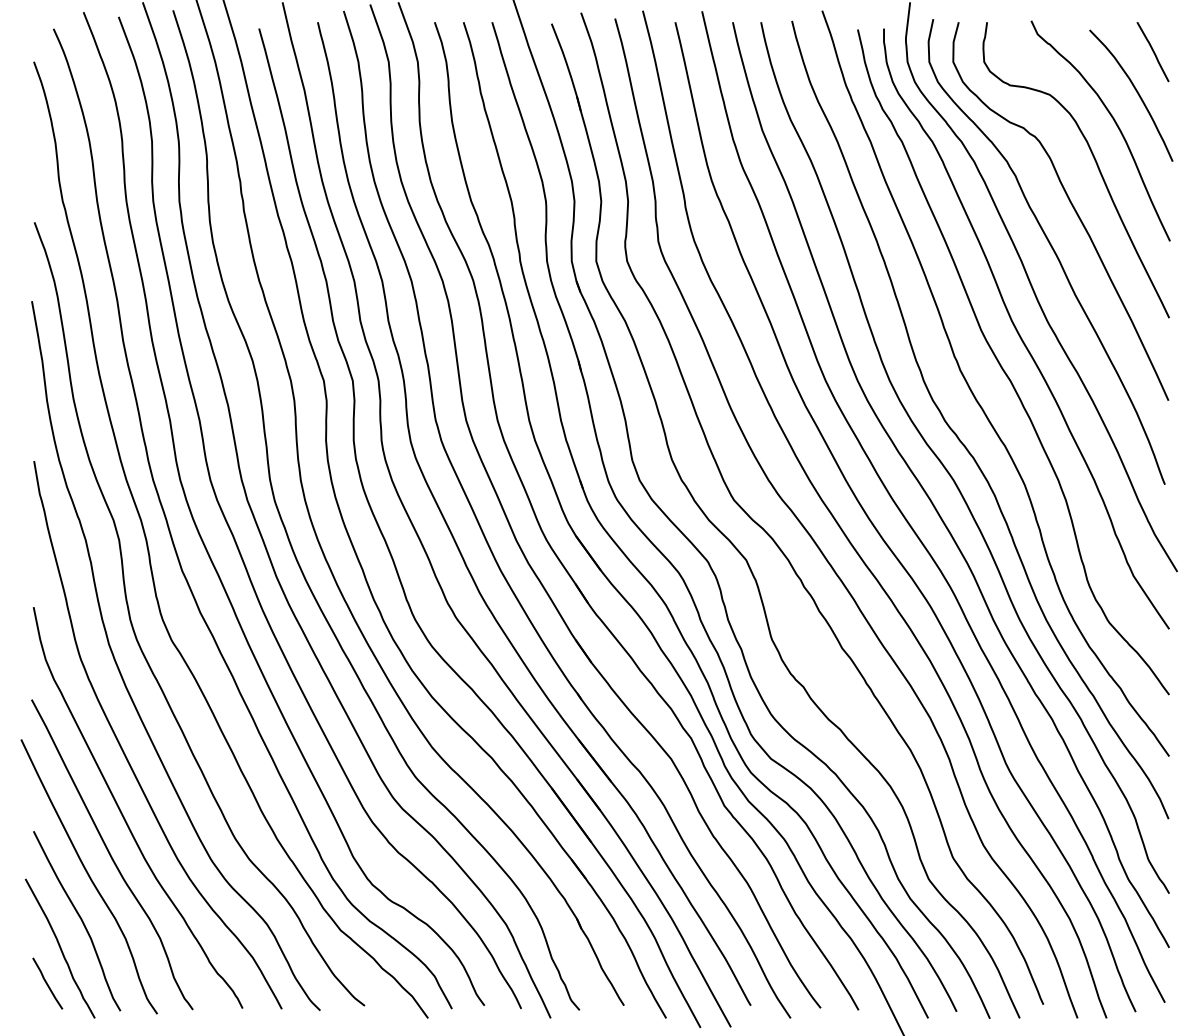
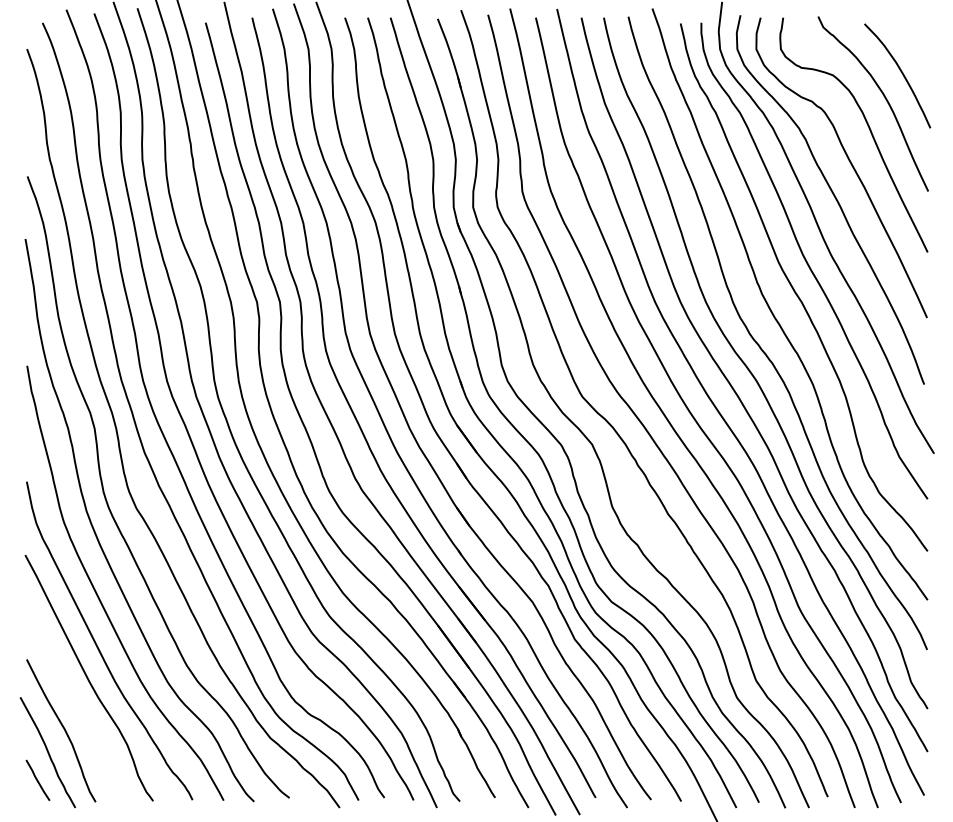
curve: (1152, 51) -> (914, 40), removed
curve: (88, 876) -> (70, 695), removed

